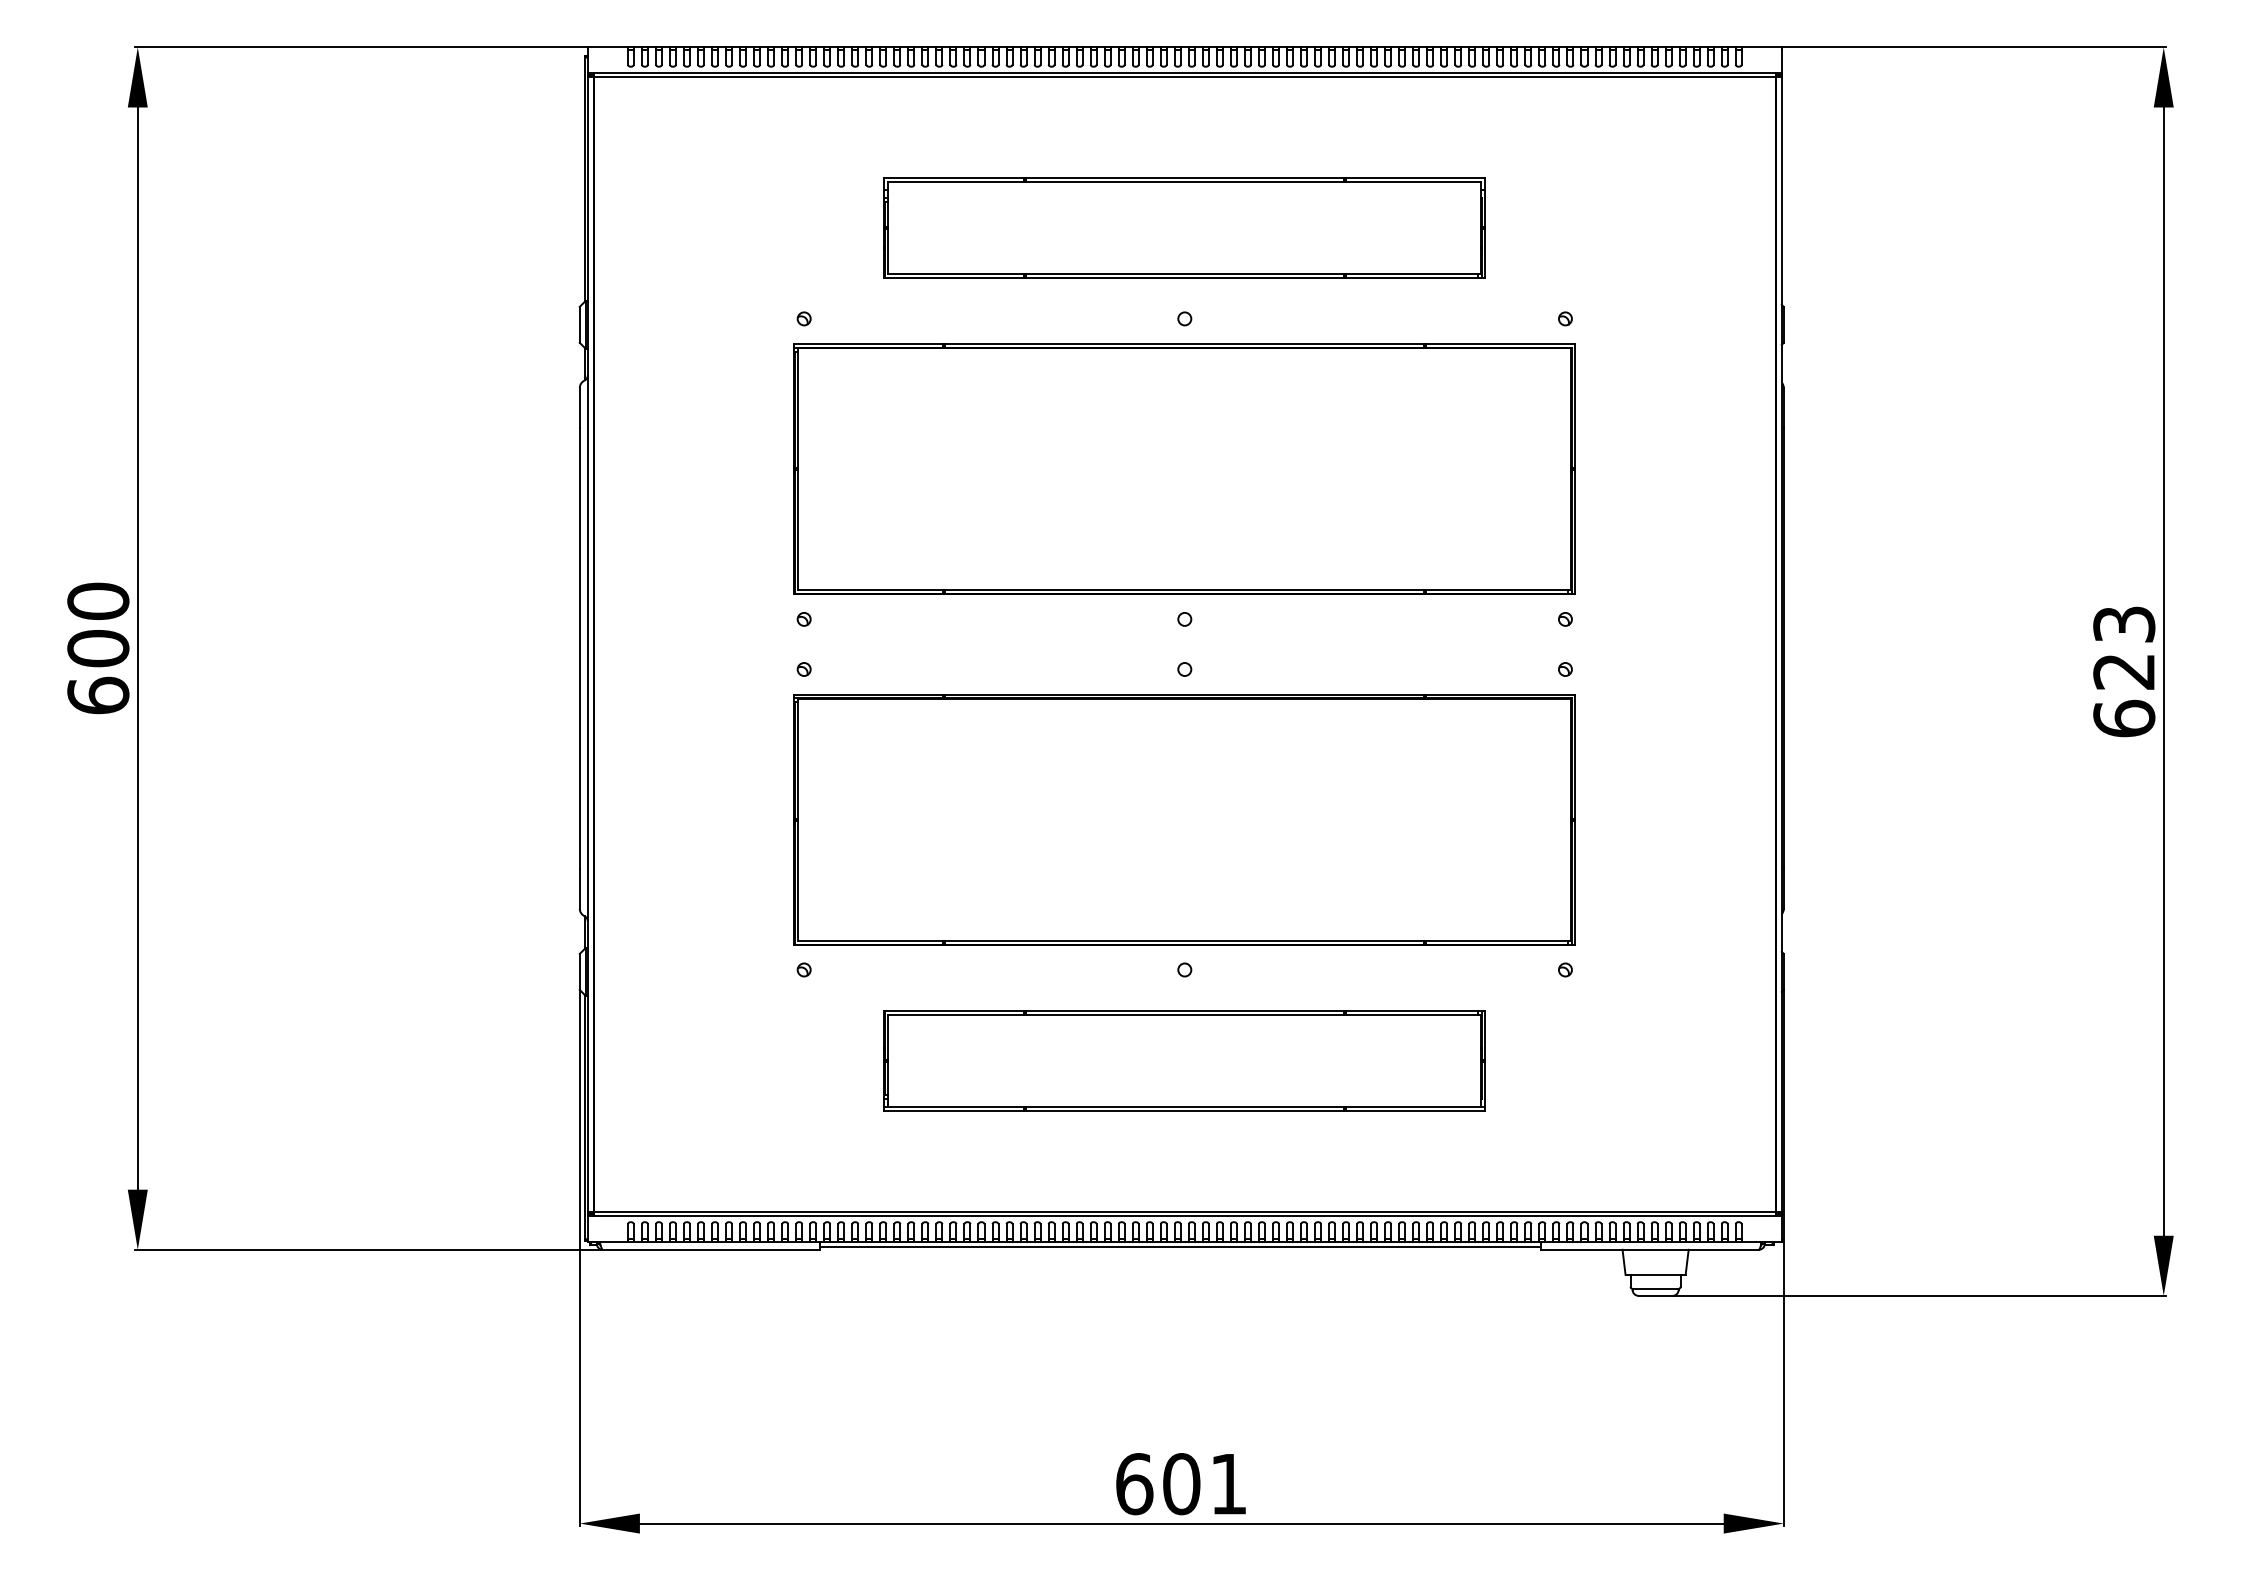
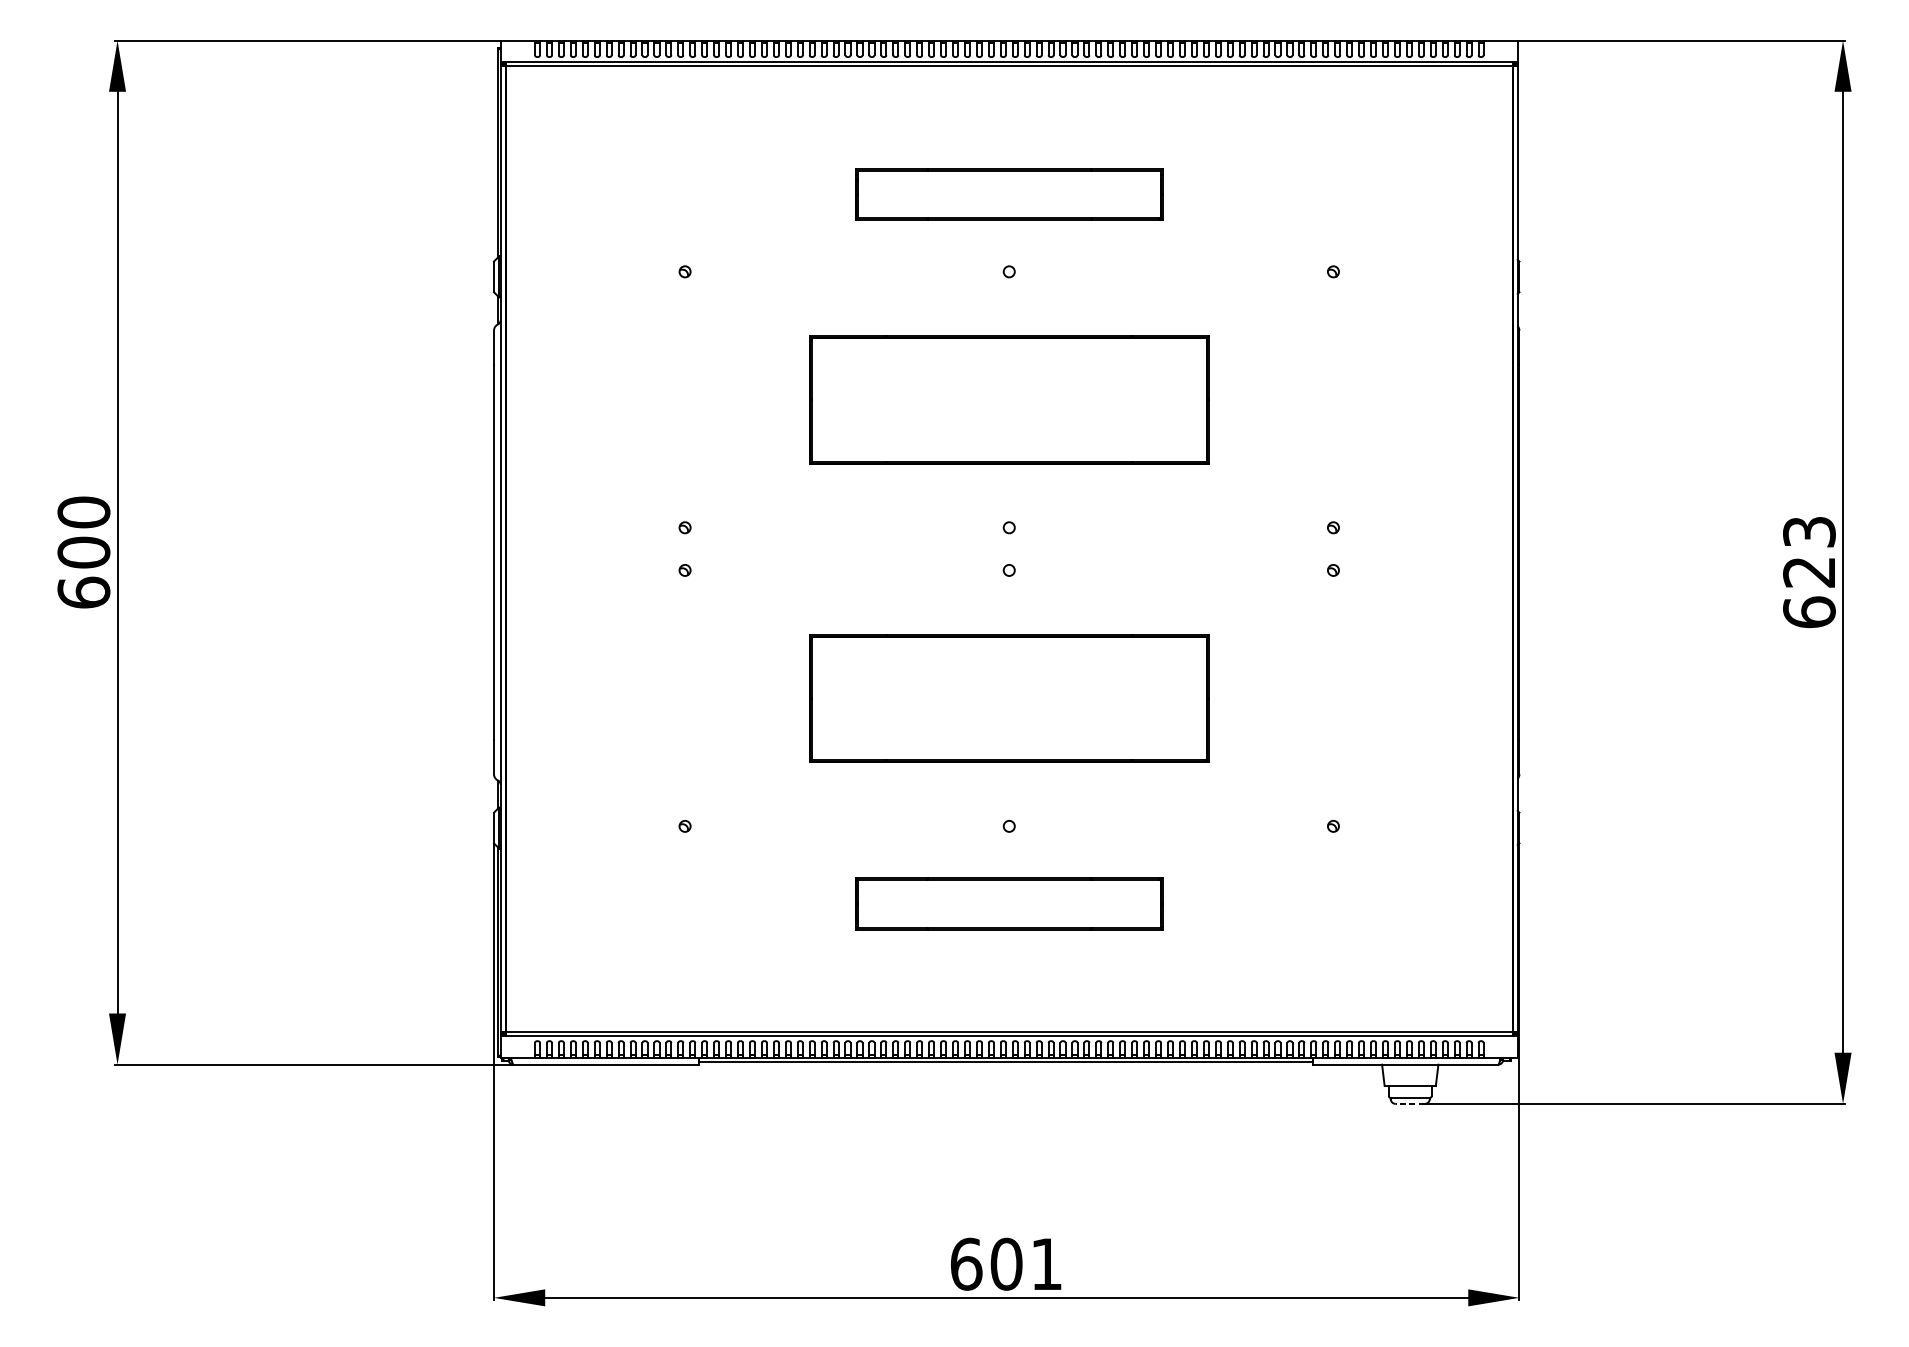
part: (1184, 227) -> (1009, 193), size x0.6
part: (1184, 468) -> (1009, 399), size x0.6
part: (1184, 819) -> (1009, 698), size x0.6
part: (1184, 1060) -> (1009, 903), size x0.6
line: (1655, 1295) -> (1410, 1103), solid -> dashed

